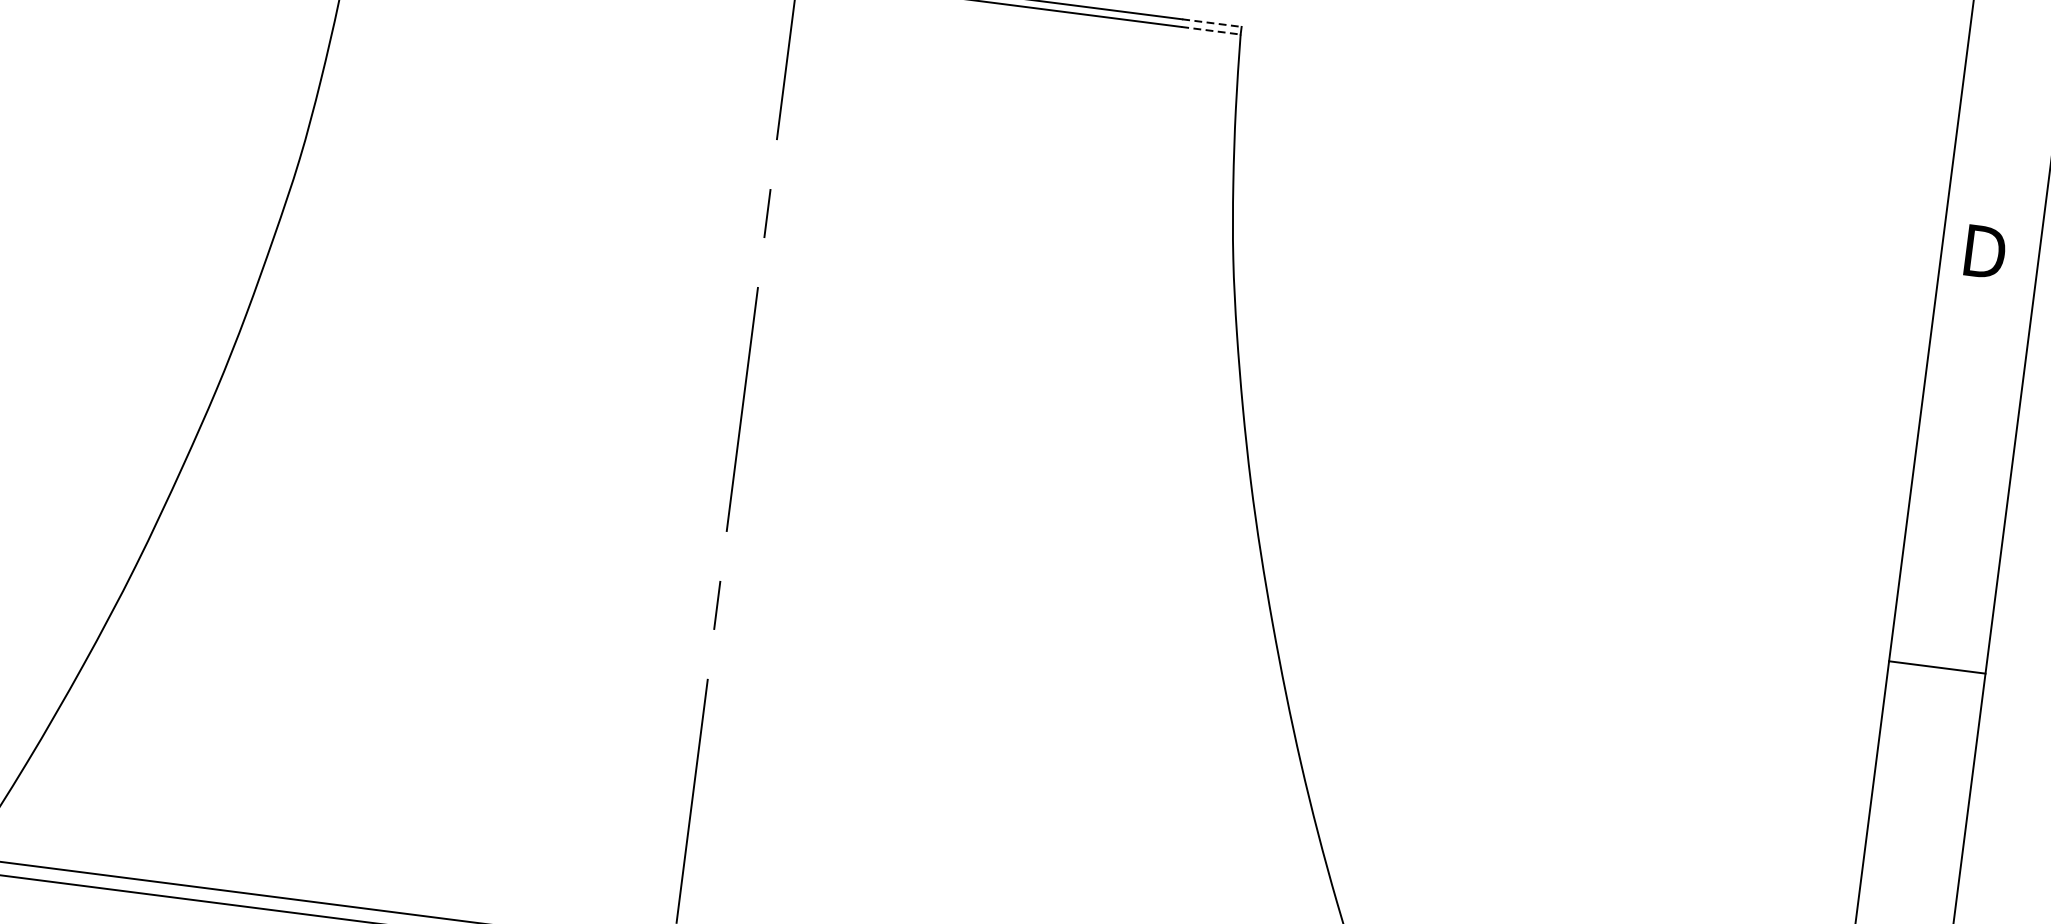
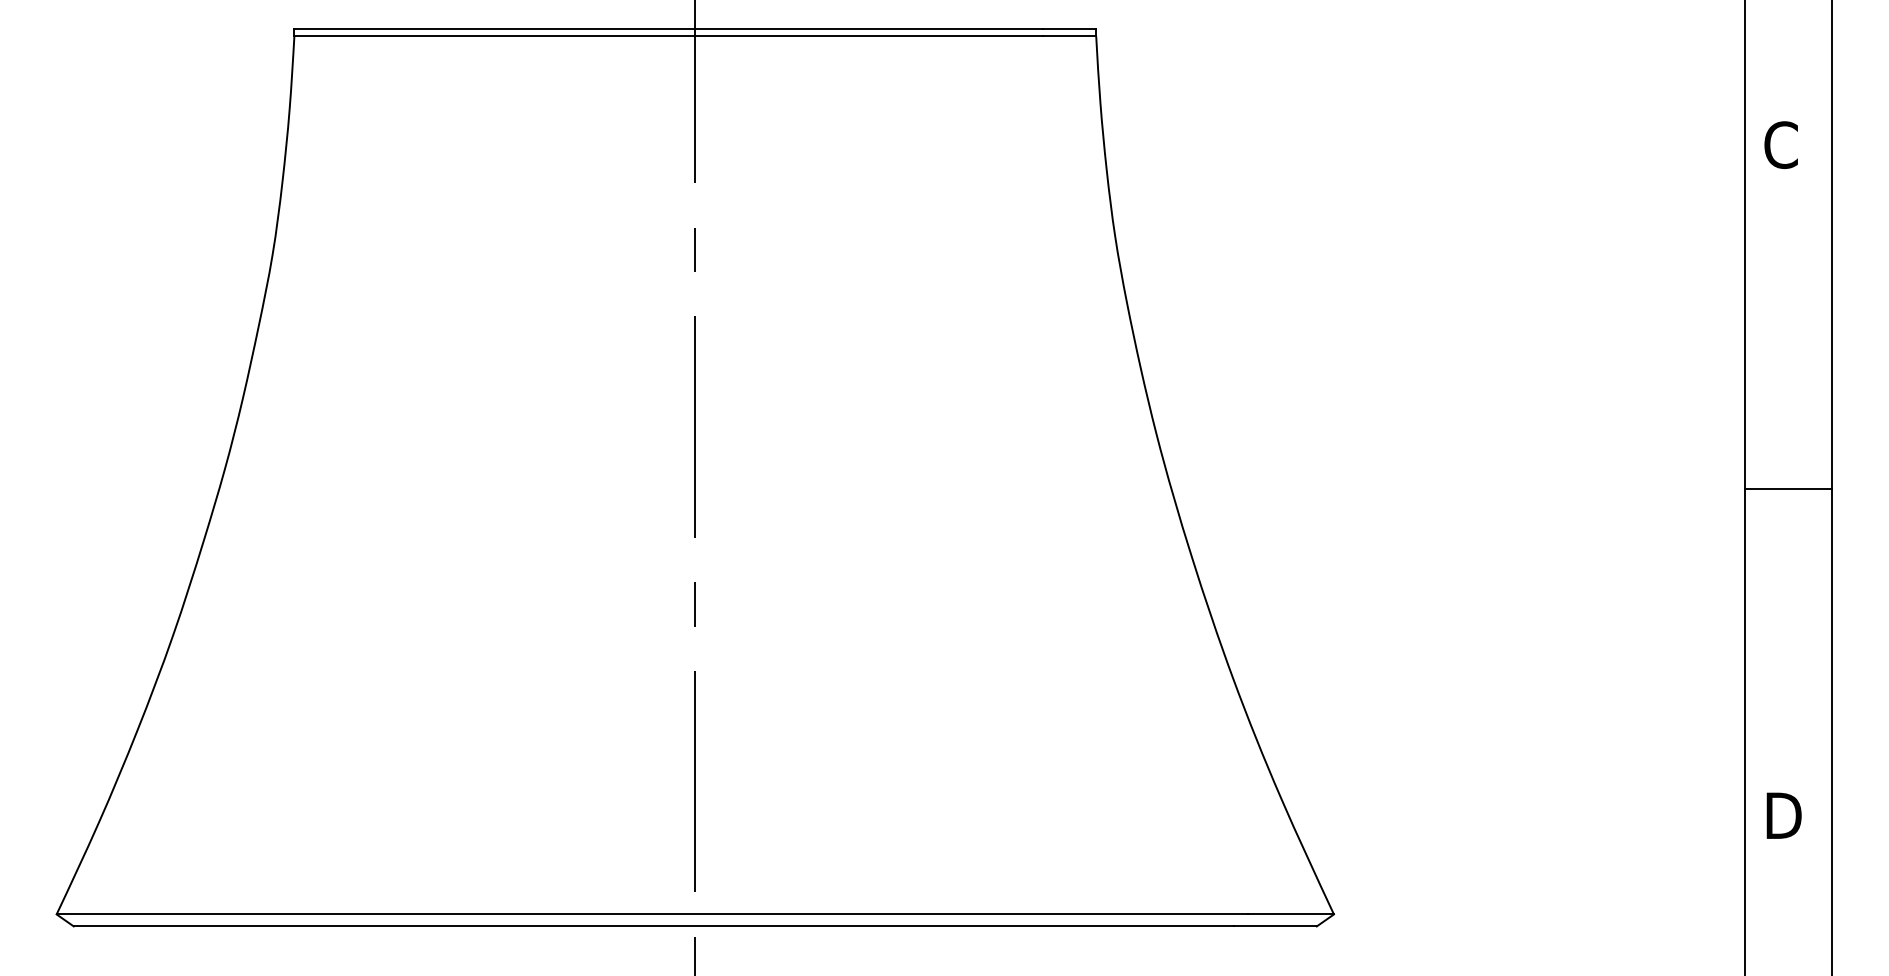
line: (1212, 23) -> (1069, 29), dashed -> solid
line: (1211, 30) -> (1069, 36), dashed -> solid
text: (1983, 252) -> (1782, 145), D -> C
line: (1937, 667) -> (1788, 489), moved

